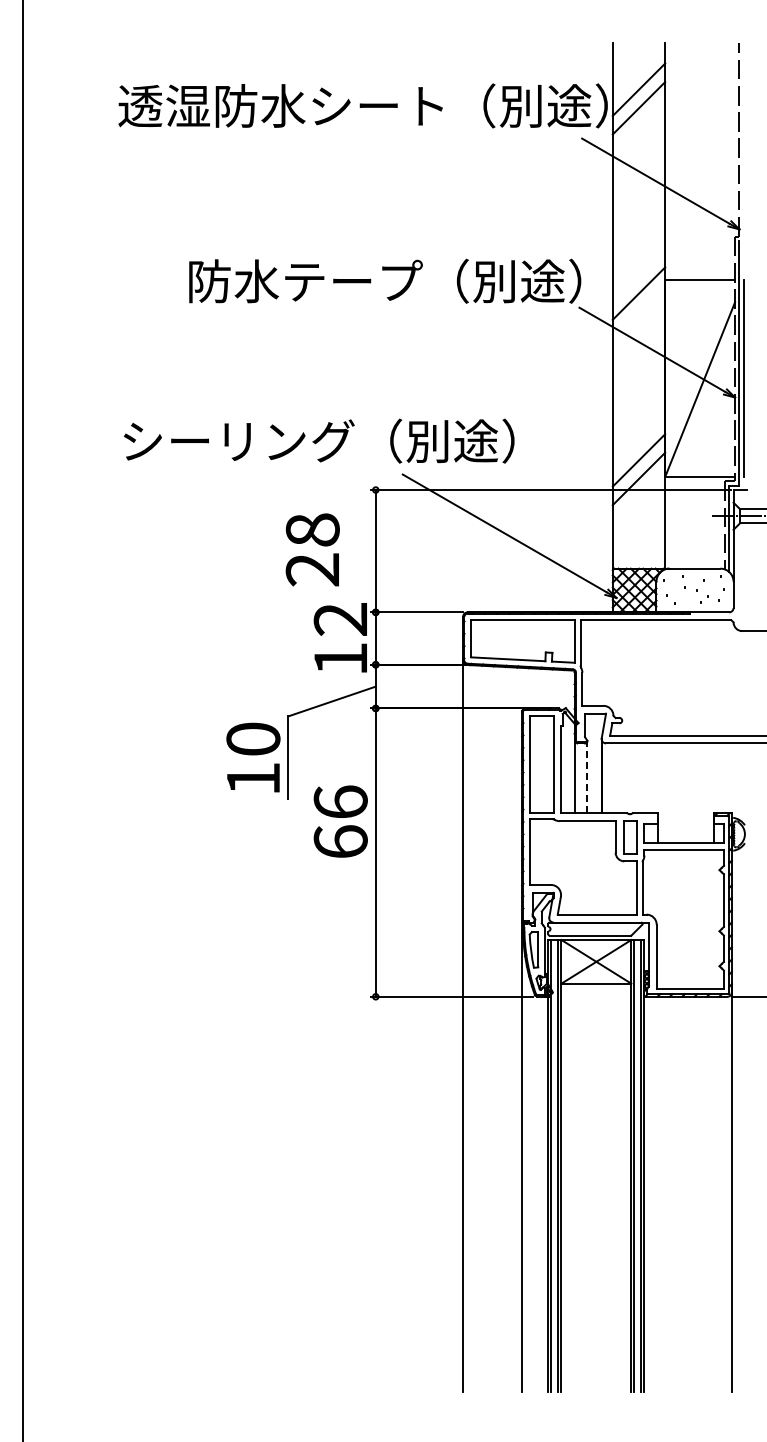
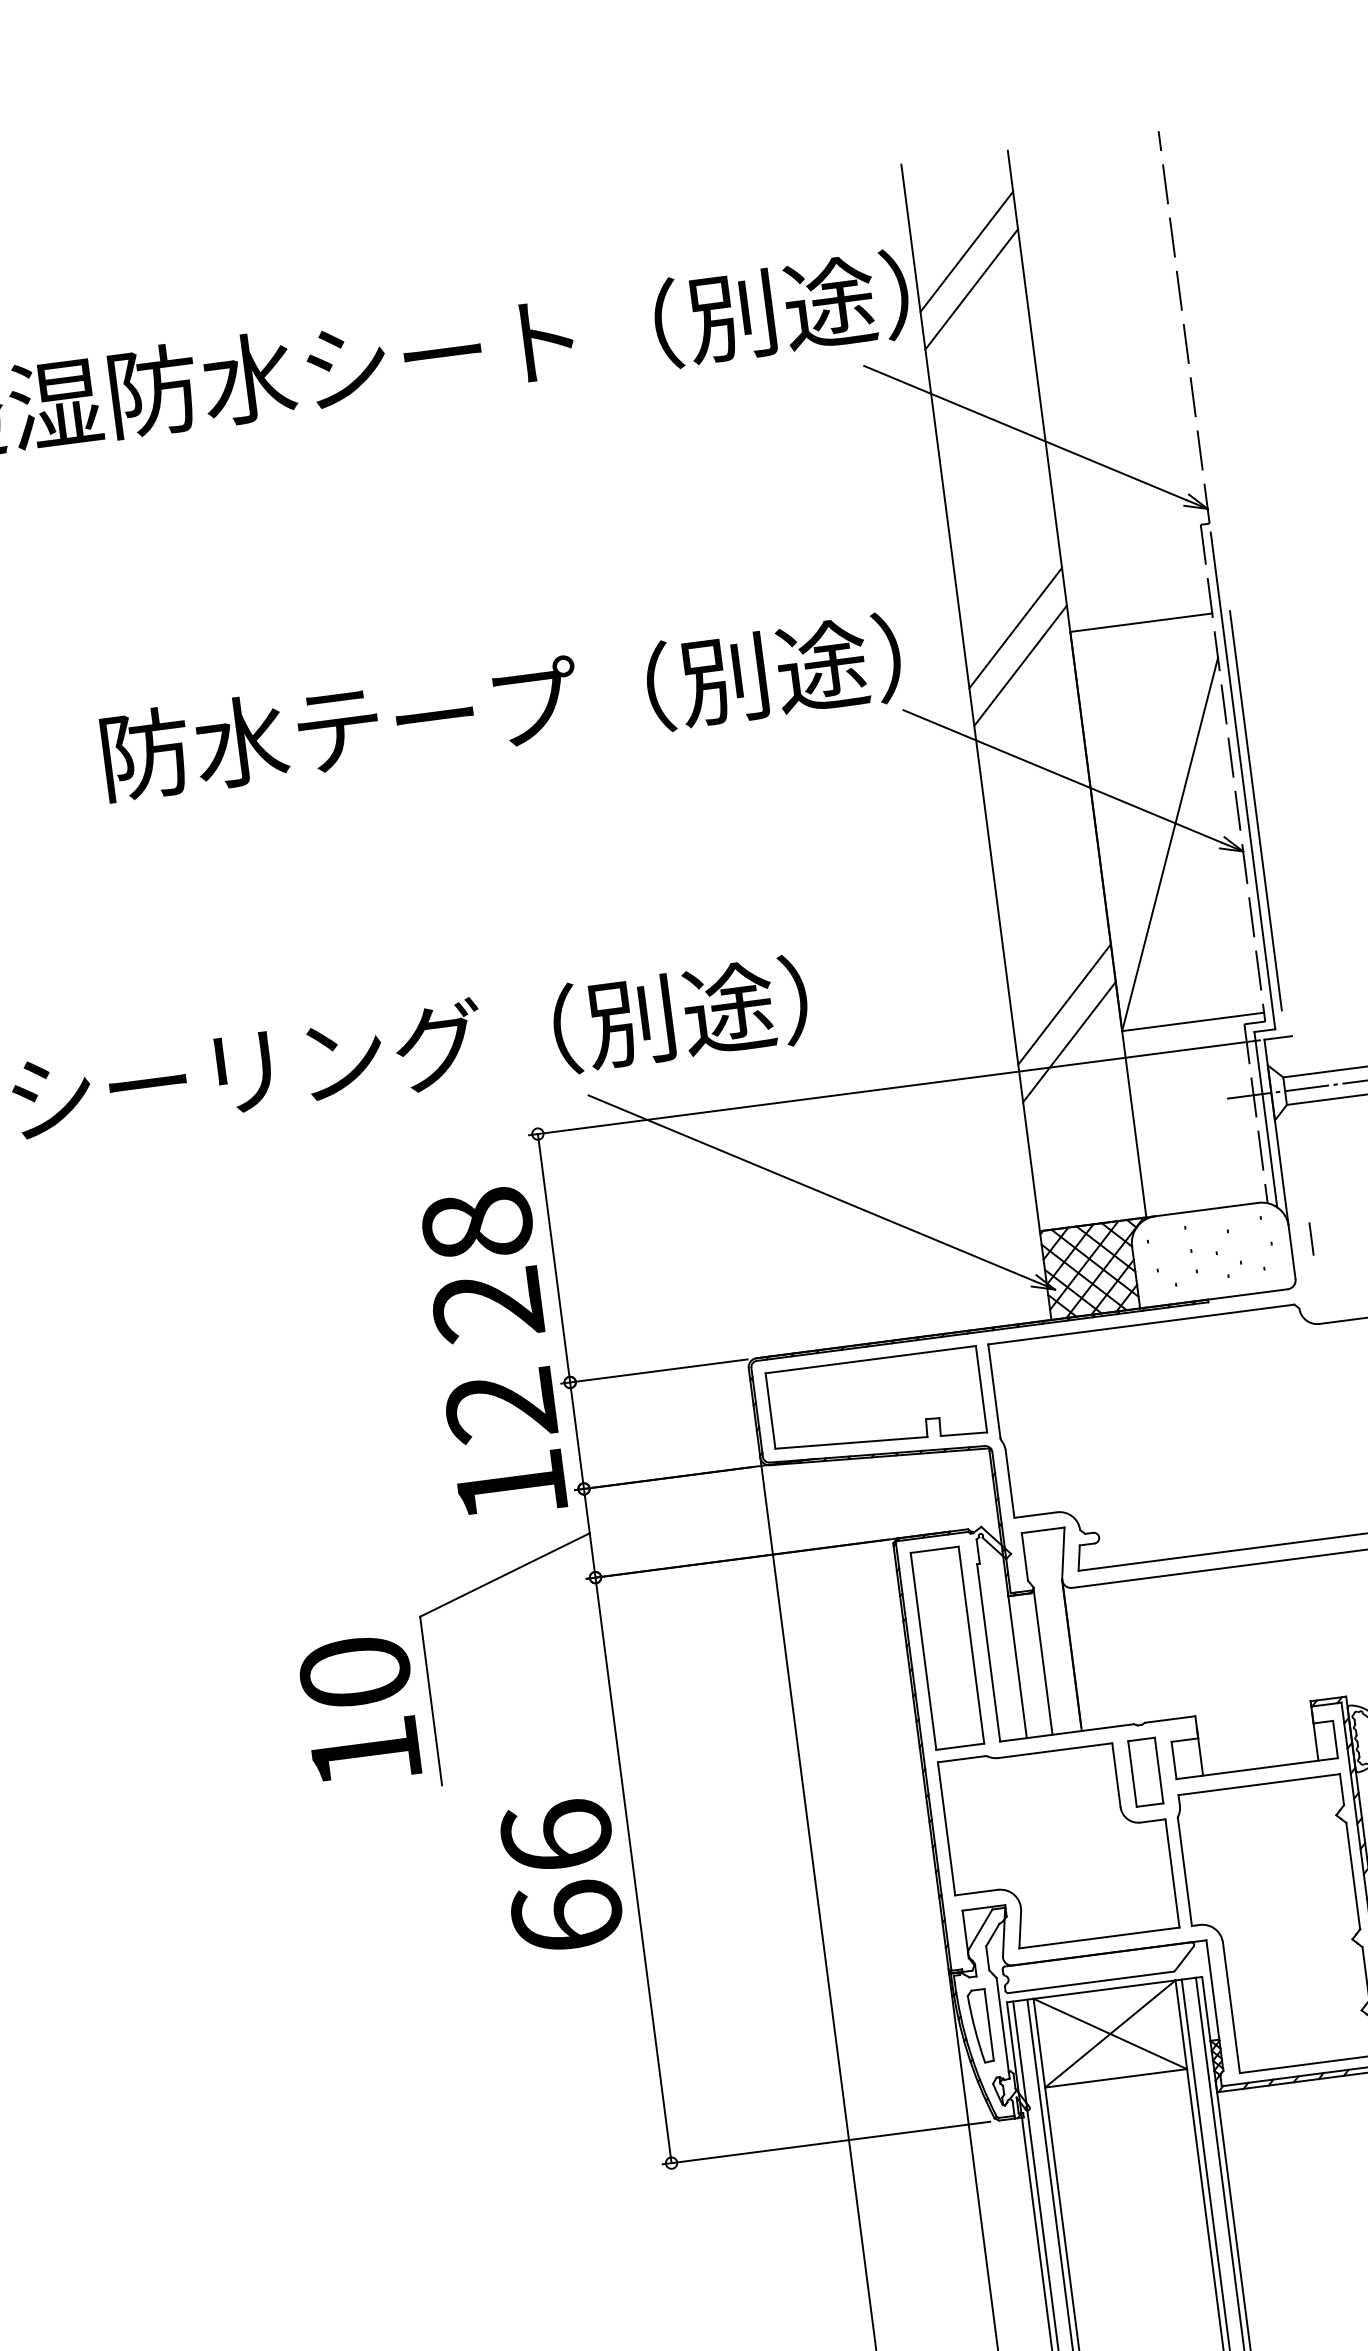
line: (638, 274) -> (1014, 627), added
text: (312, 549) -> (481, 1264), moved
line: (743, 589) -> (1310, 1239), added
line: (587, 776) -> (1043, 1659), dashed -> solid
text: (340, 821) -> (561, 1875), moved

